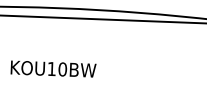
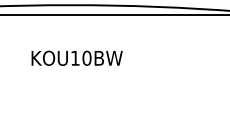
text: (52, 68) -> (76, 57), moved

